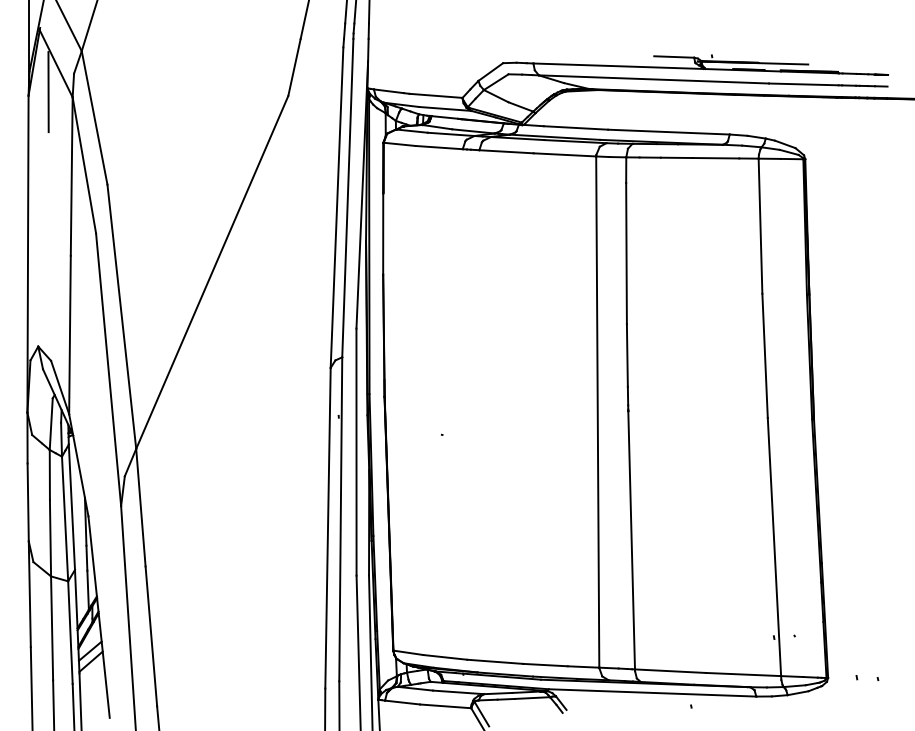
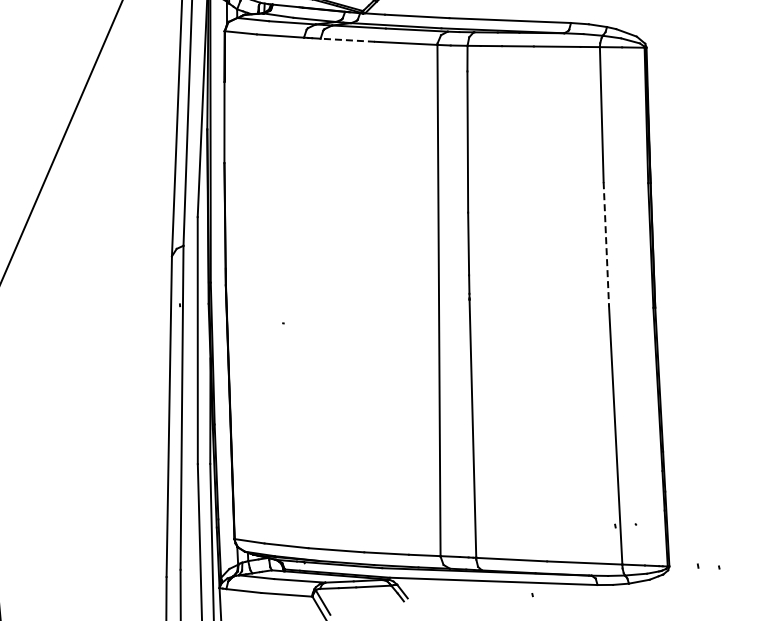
line: (506, 151) -> (347, 39), solid -> dashed
line: (765, 356) -> (606, 244), solid -> dashed

